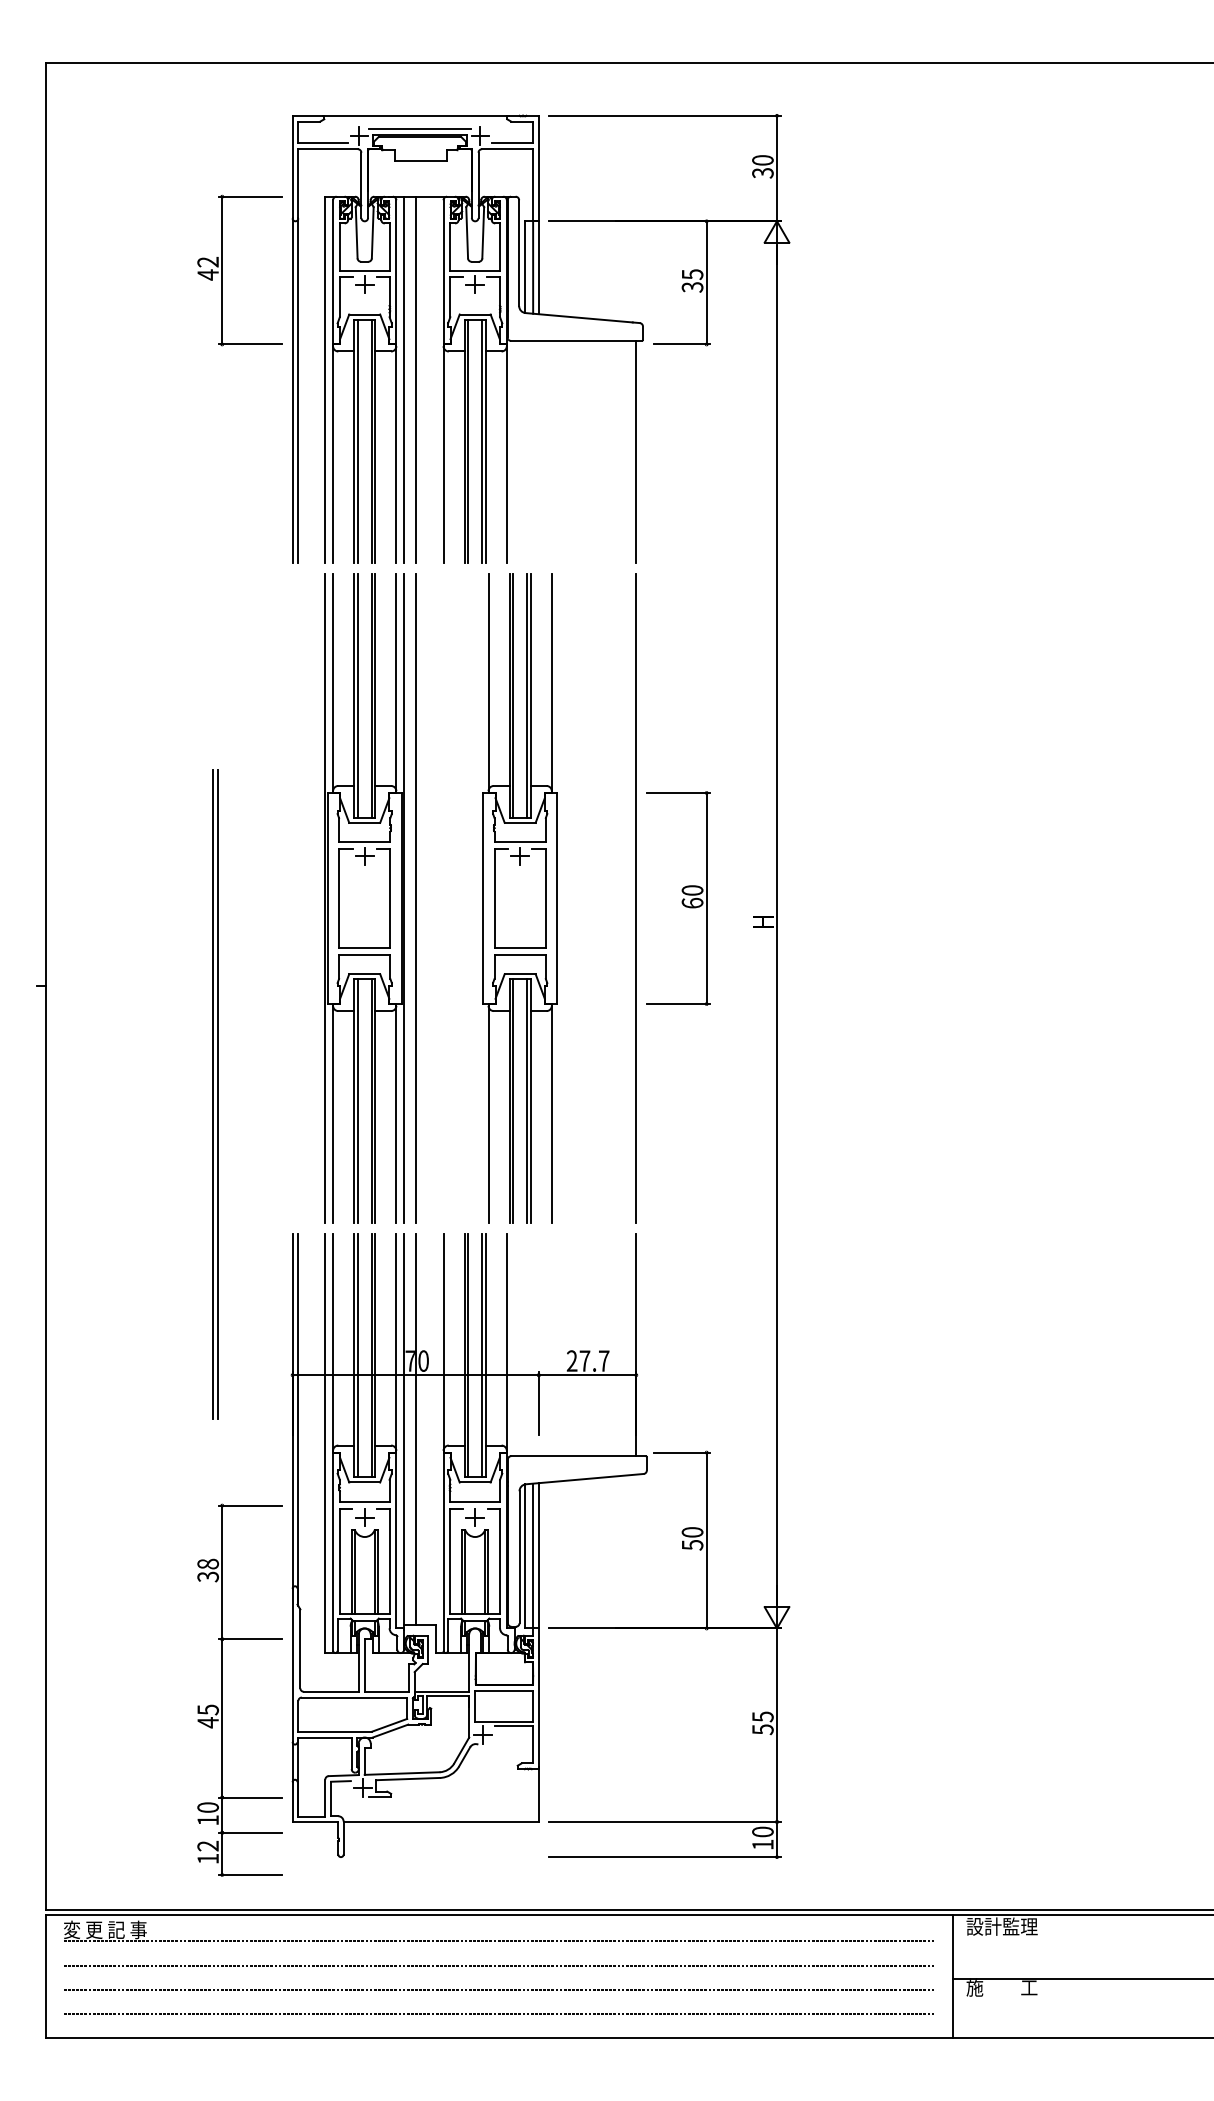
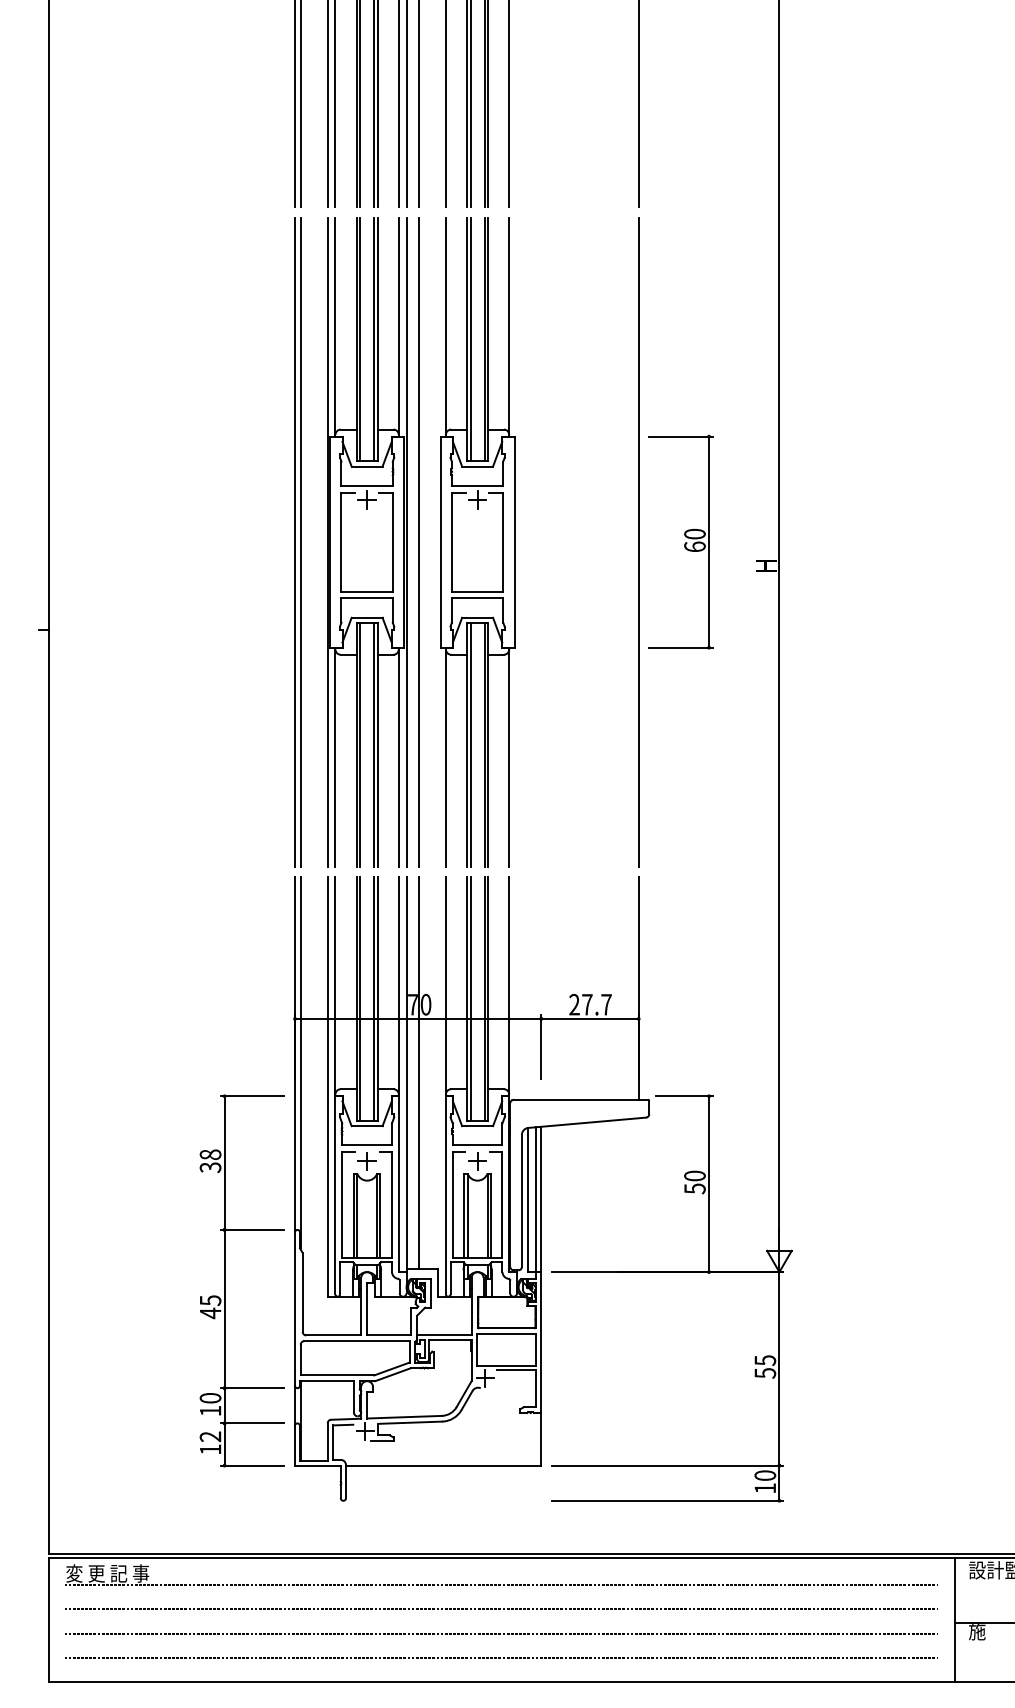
part: (519, 898) -> (476, 542), moved
part: (215, 1094) -> (297, 542), moved
part: (222, 1689) -> (224, 1280), moved

